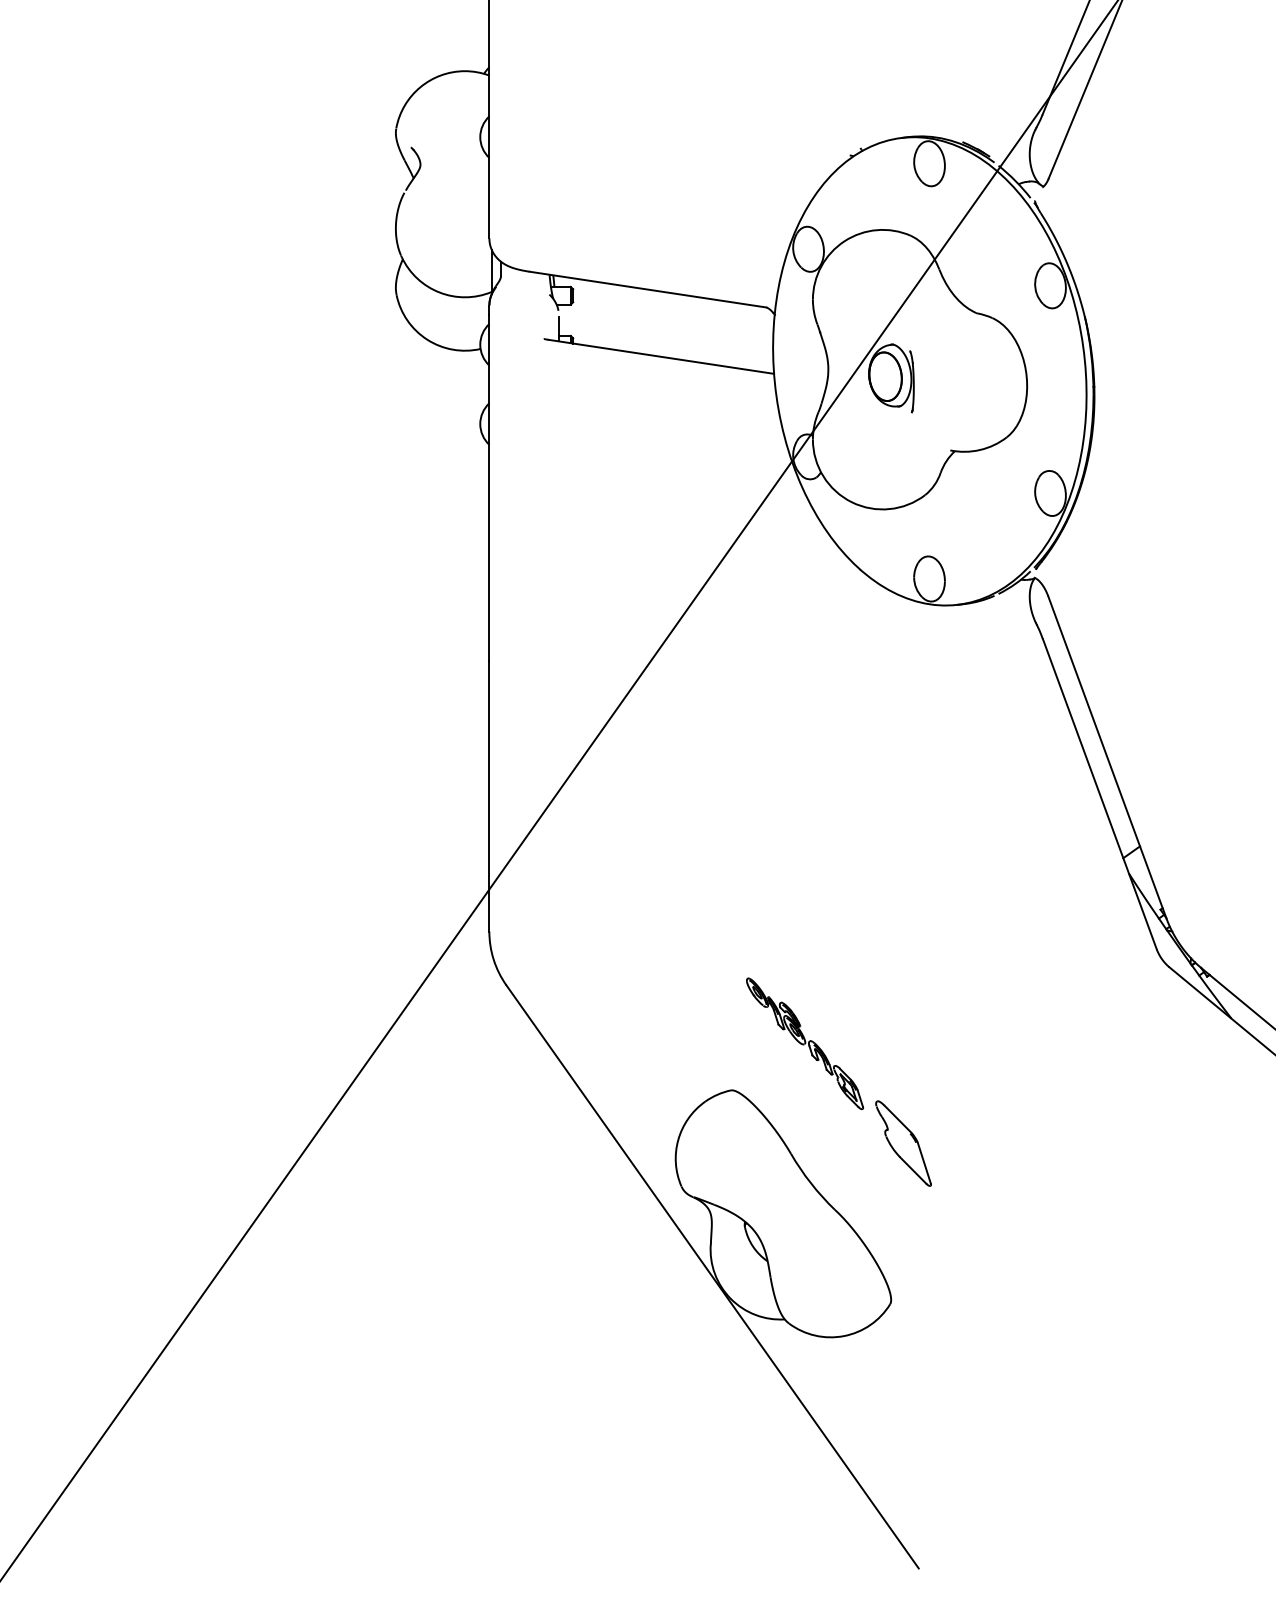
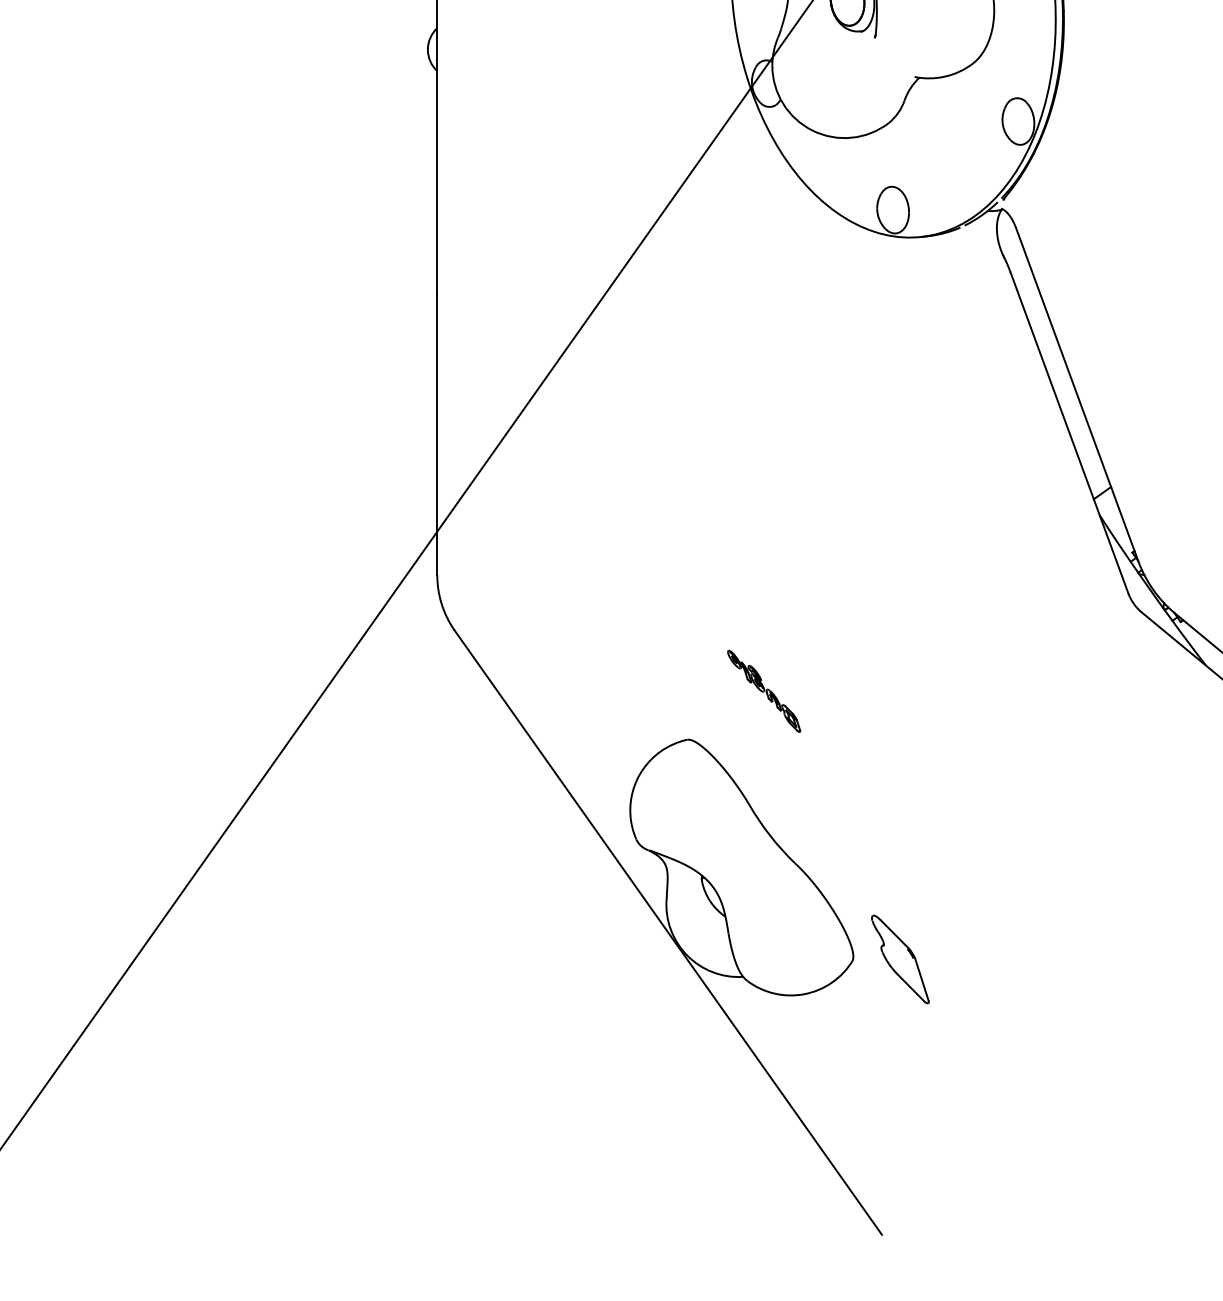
part: (804, 1043) -> (763, 691), size x0.6
part: (903, 1143) -> (900, 959), moved

